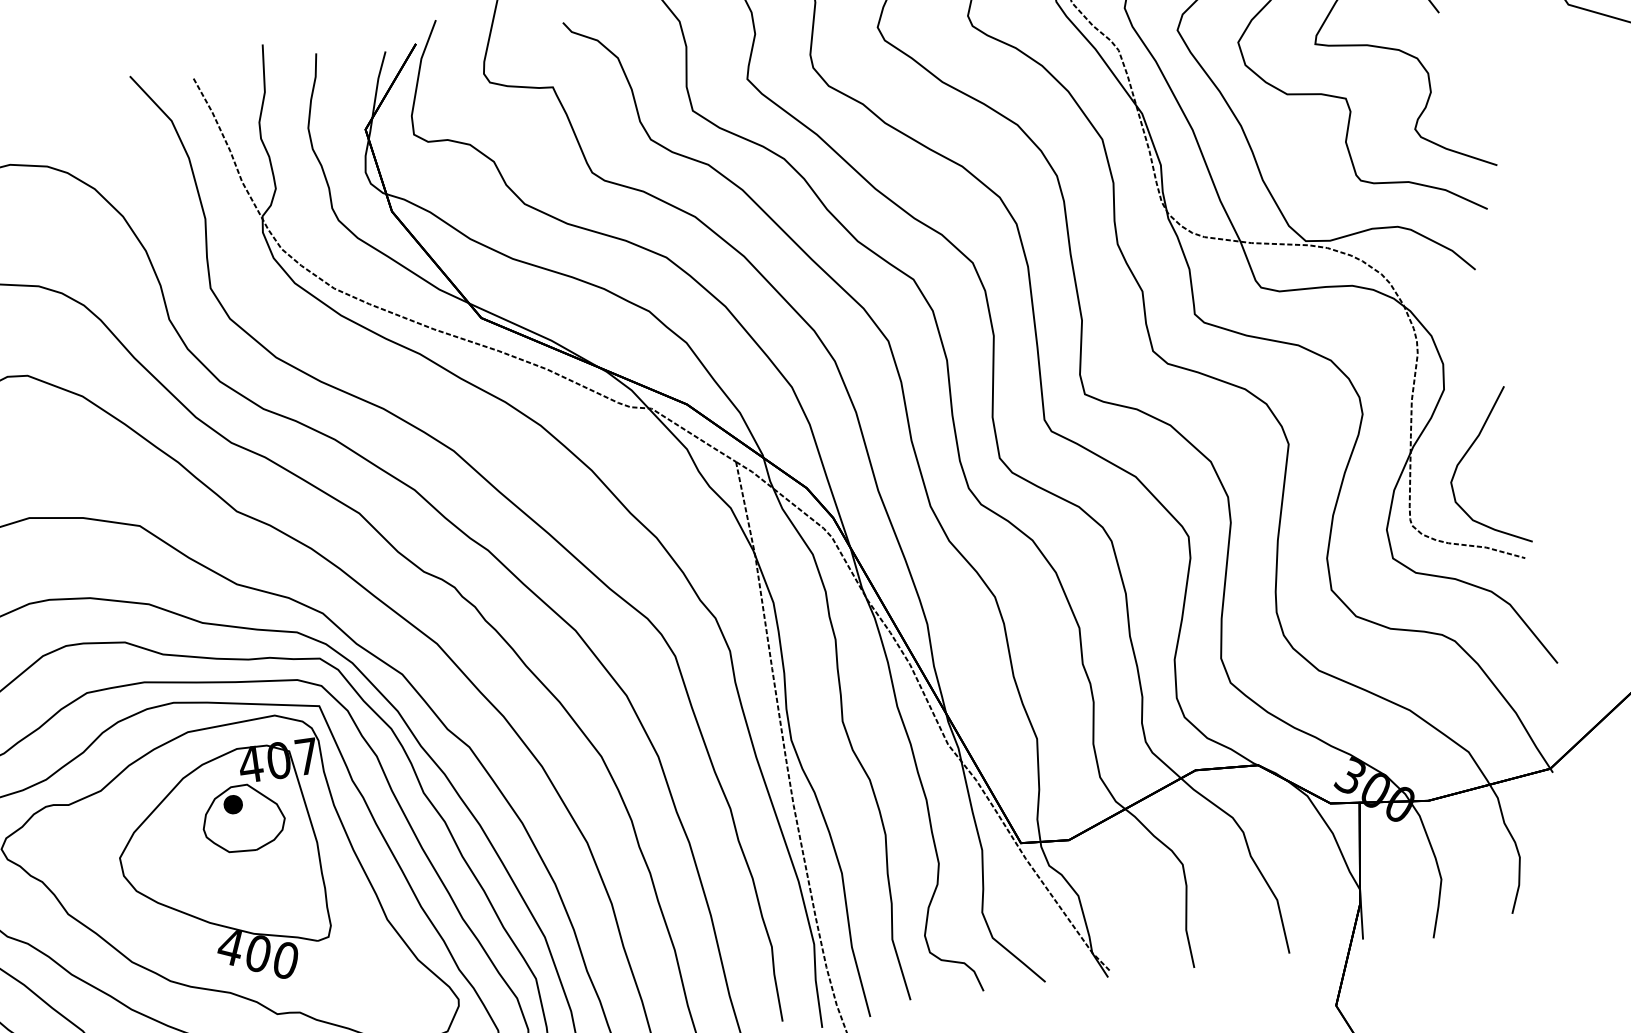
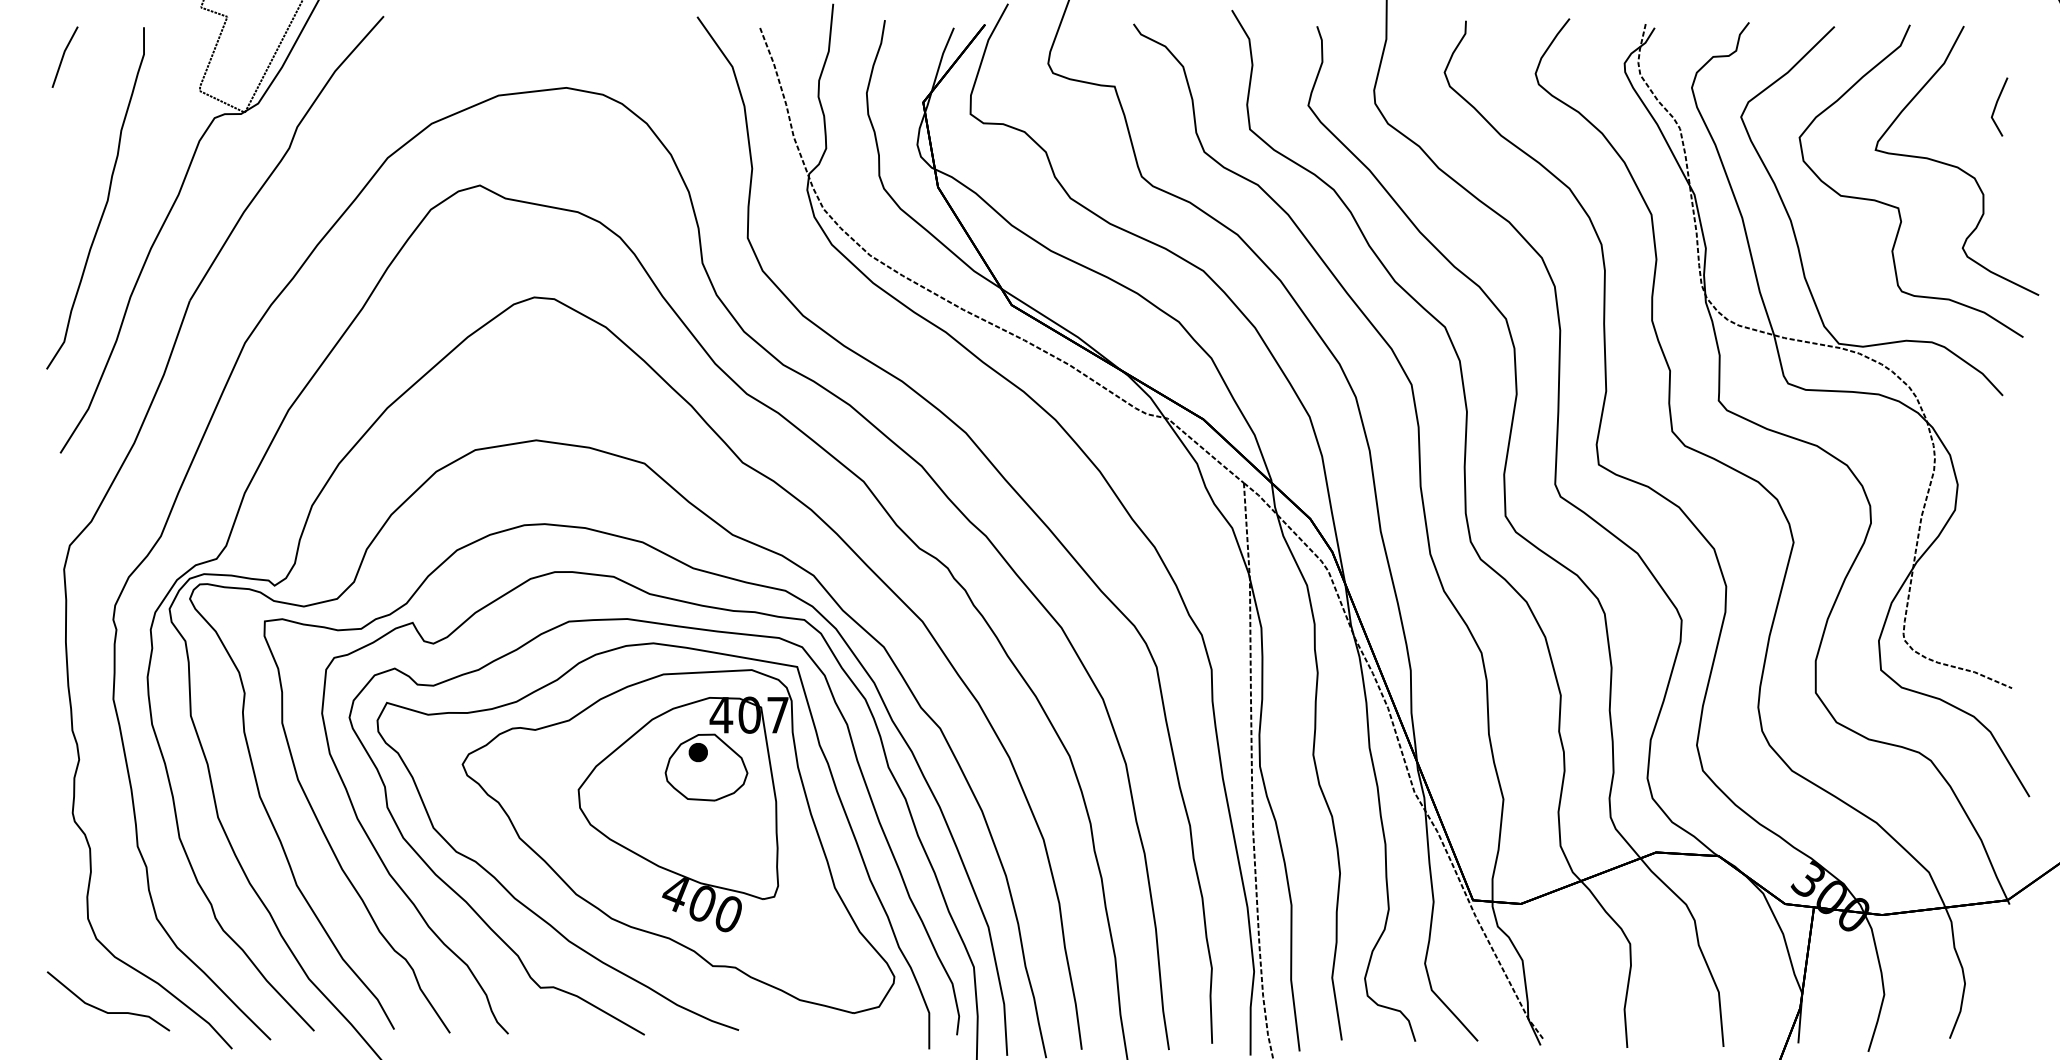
curve: (1466, 454) -> (1968, 577), removed

